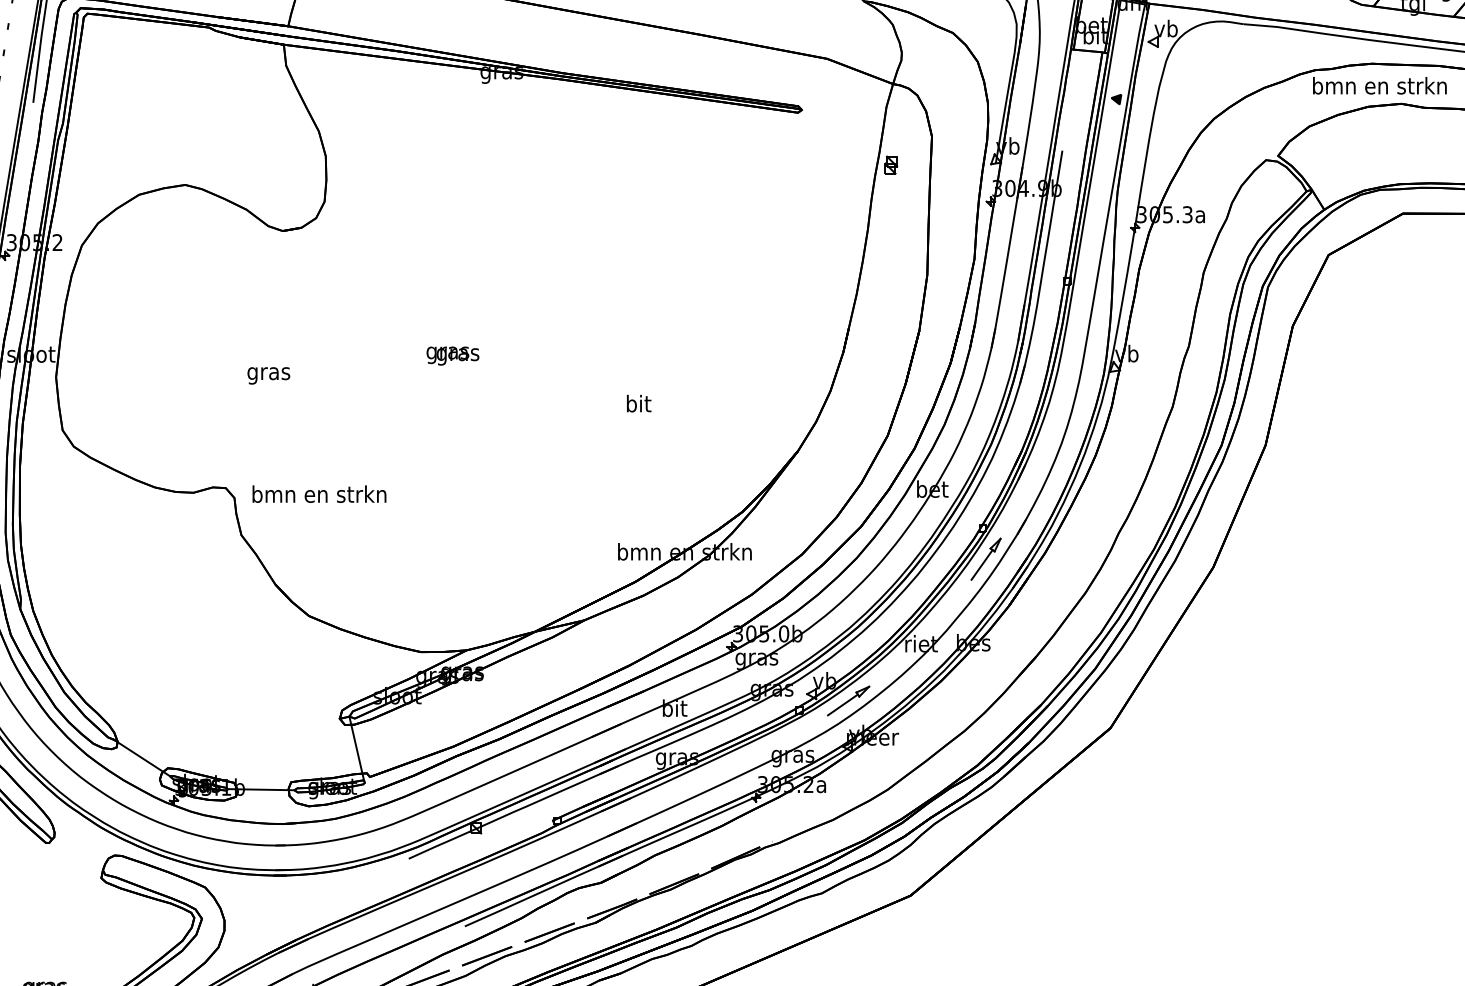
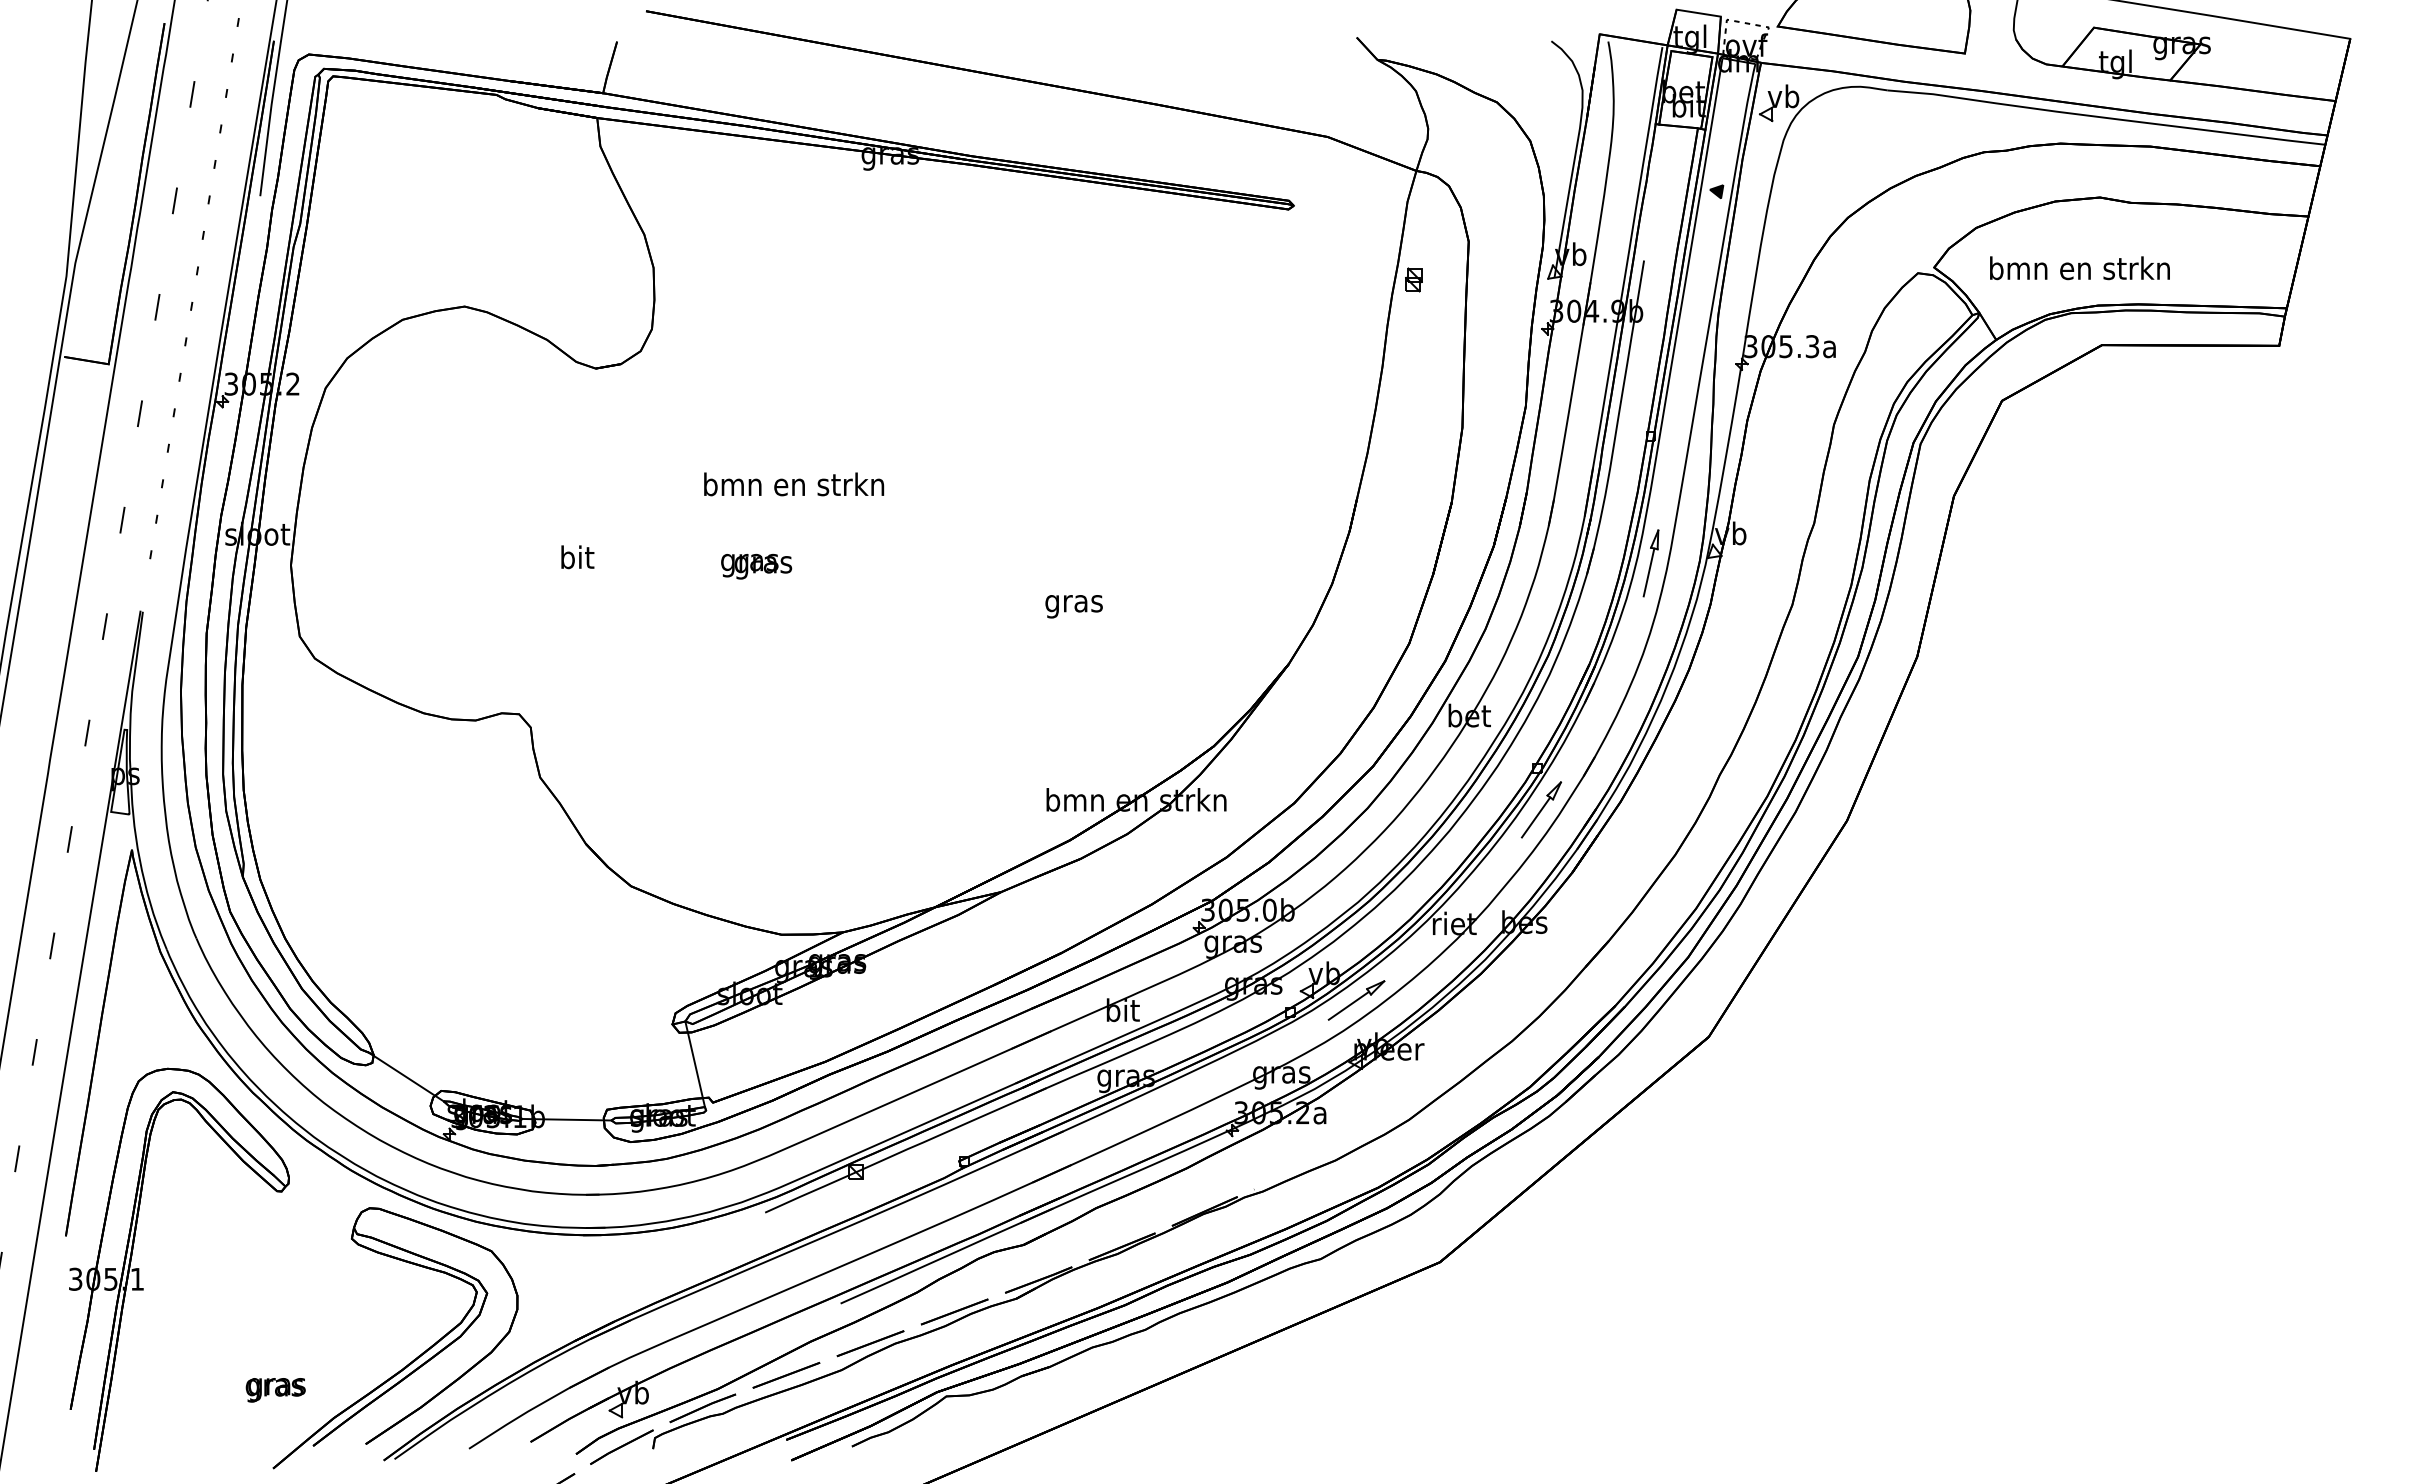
text: (1379, 85) -> (2079, 268), moved
text: (452, 355) -> (756, 566), moved
text: (268, 373) -> (576, 560), gras -> bit
part: (1067, 376) -> (1650, 563), added
text: (638, 405) -> (1073, 603), bit -> gras
text: (319, 494) -> (794, 484), moved

